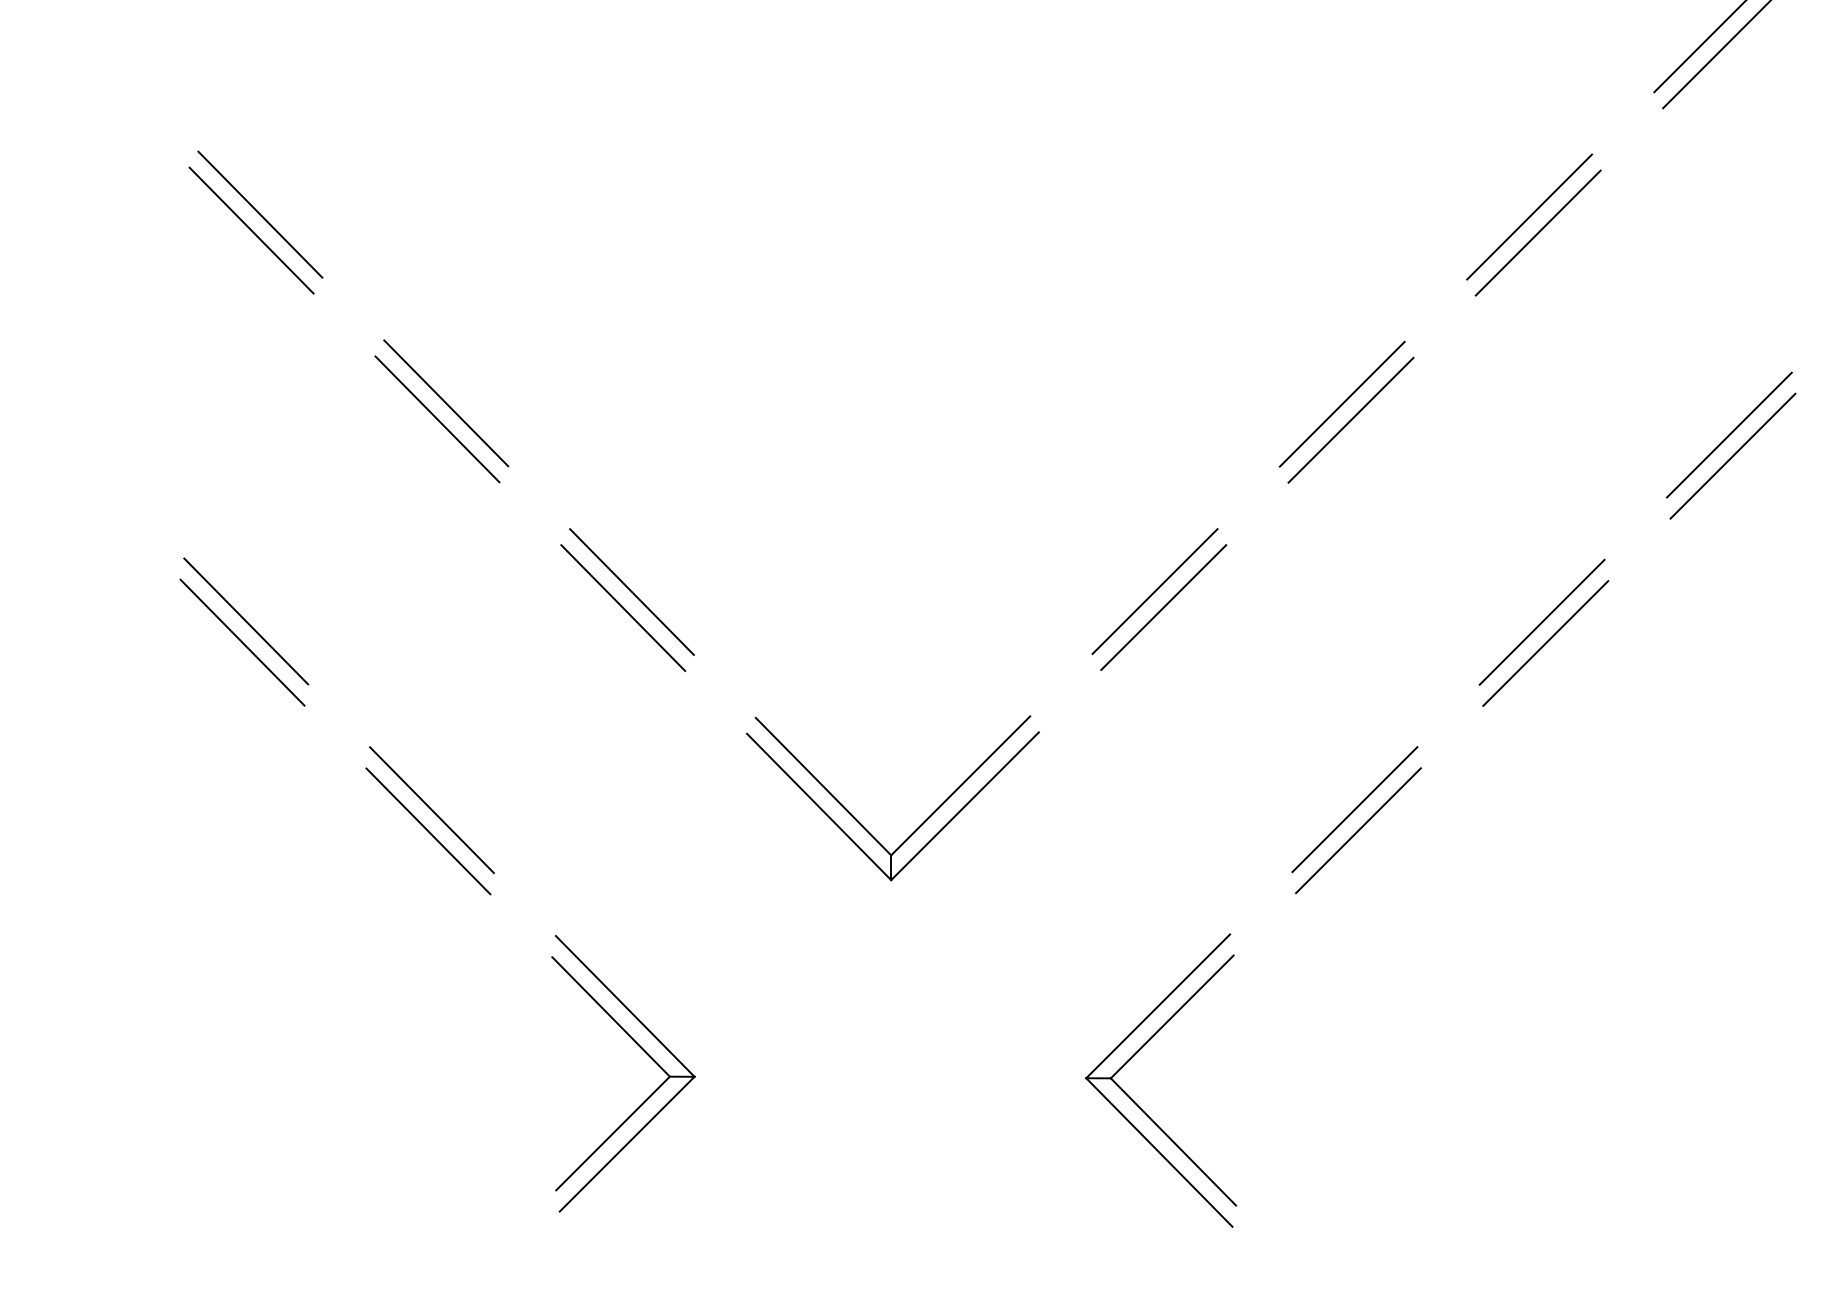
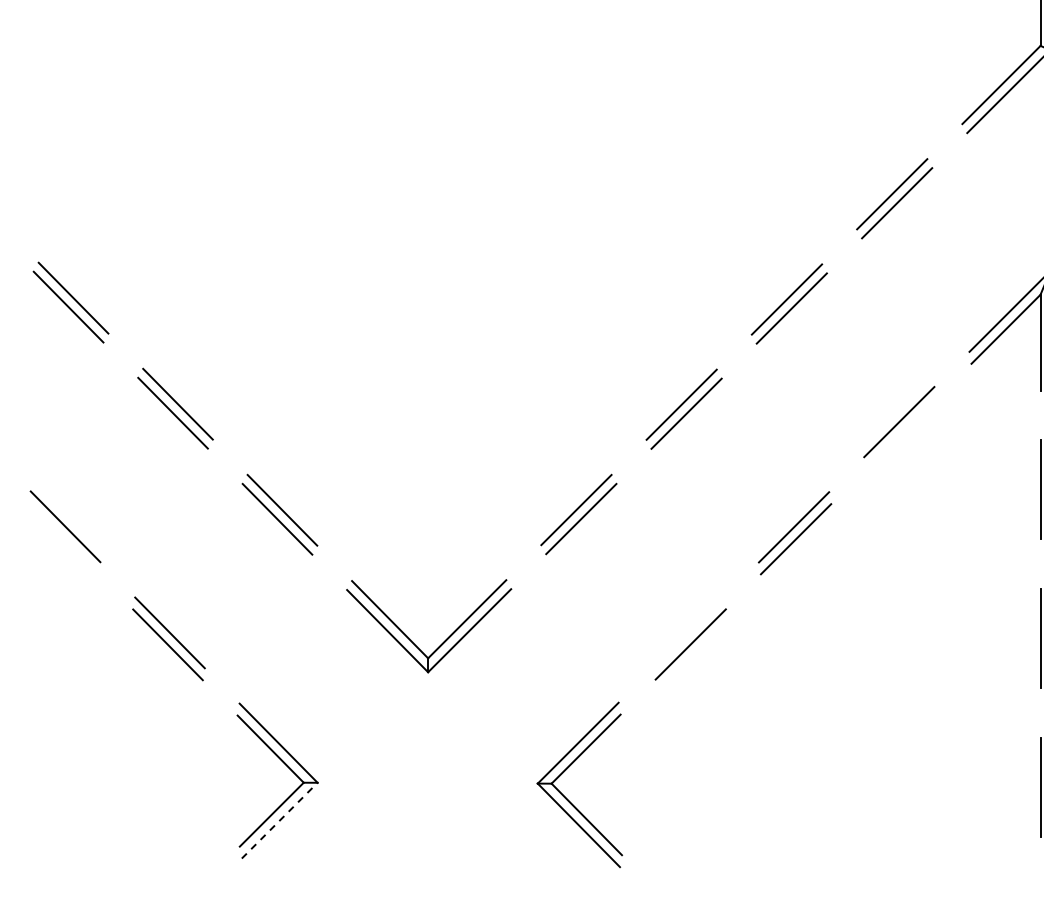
line: (1733, 455) -> (901, 433), removed
line: (242, 642) -> (63, 538), removed
line: (1354, 809) -> (688, 632), removed
line: (626, 1143) -> (279, 820), solid -> dashed

